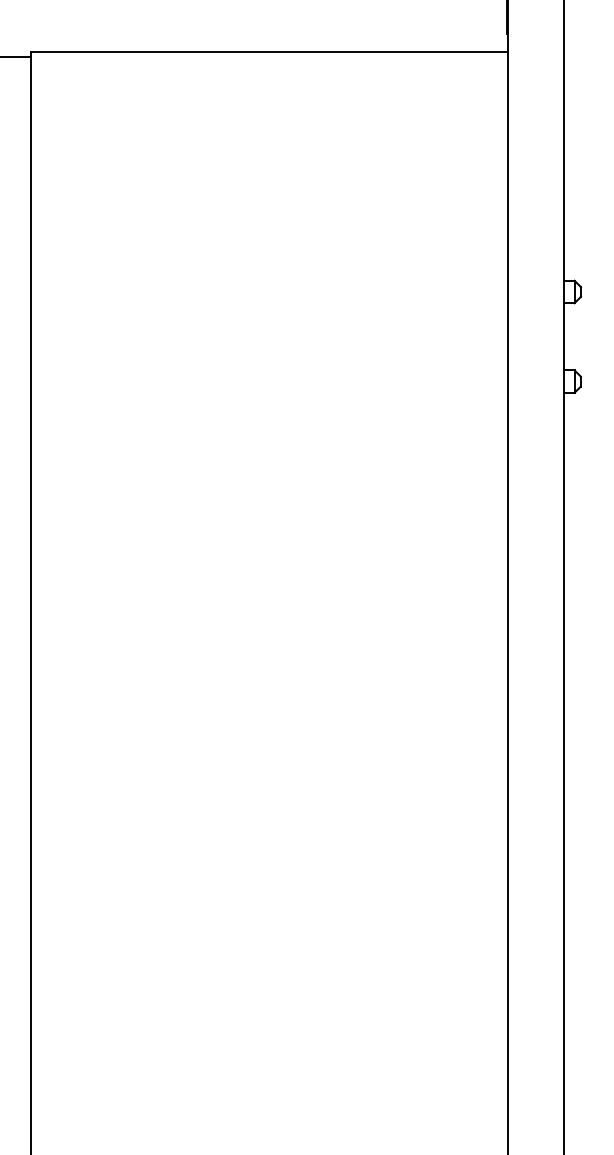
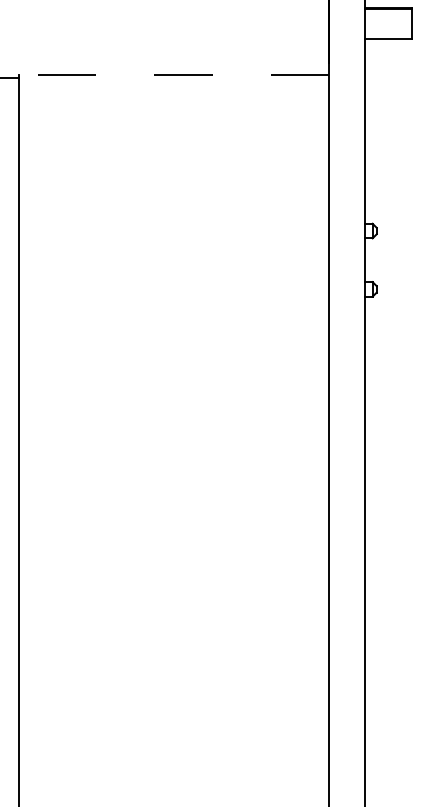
line: (268, 51) -> (173, 74), solid -> dashed

